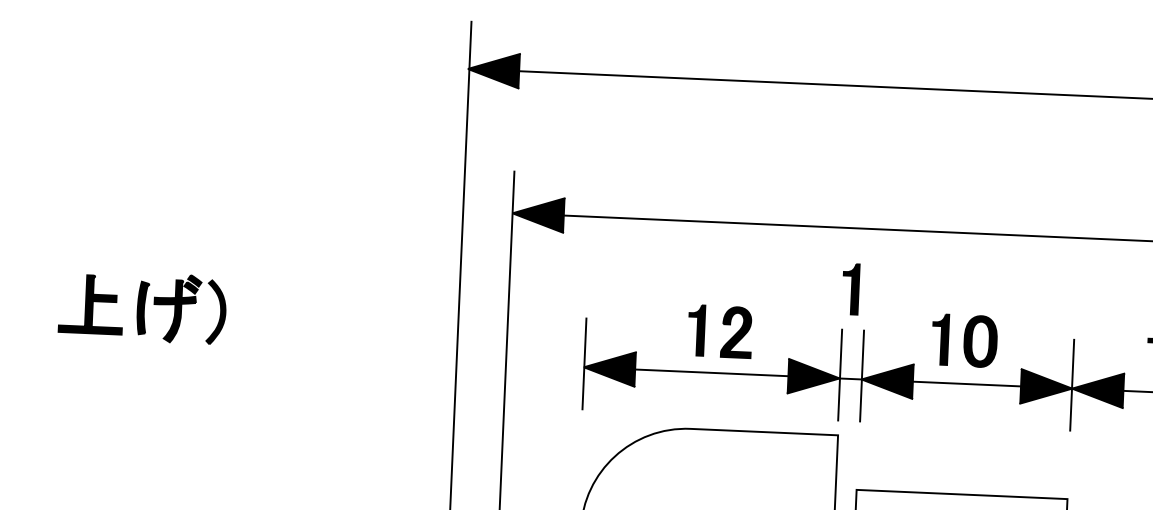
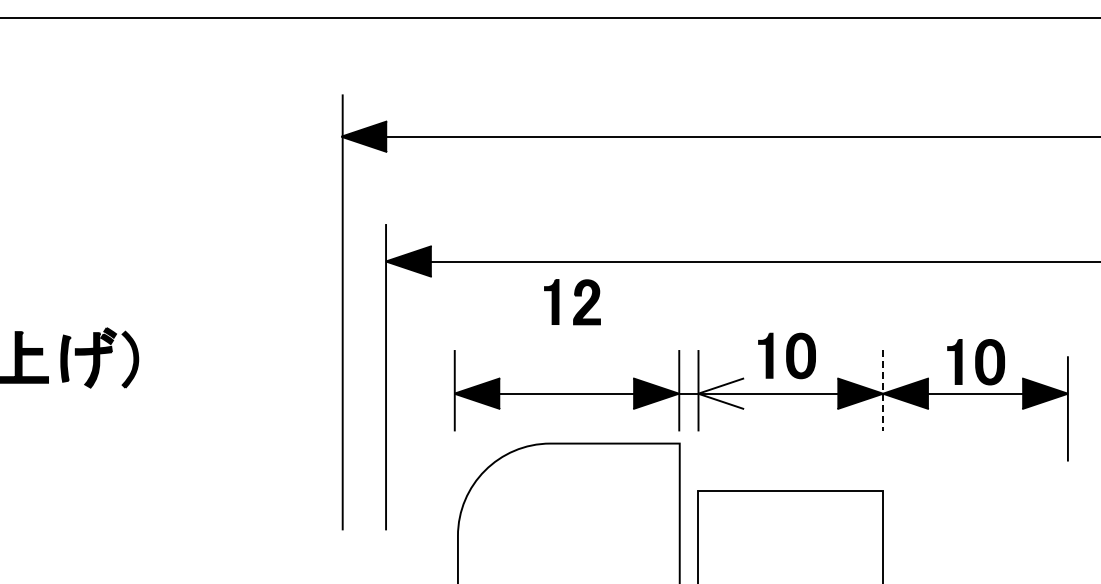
part: (849, 288) -> (684, 314), removed
part: (723, 325) -> (575, 296), moved
fill: (888, 380) -> (721, 393), removed
line: (1071, 384) -> (882, 390), solid -> dashed

